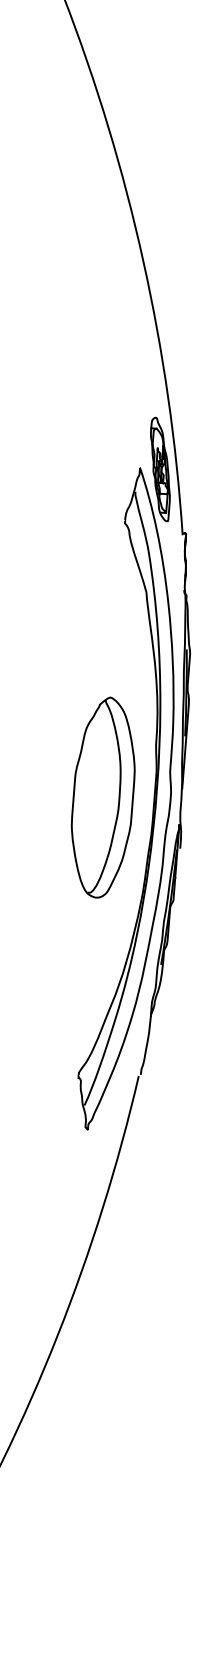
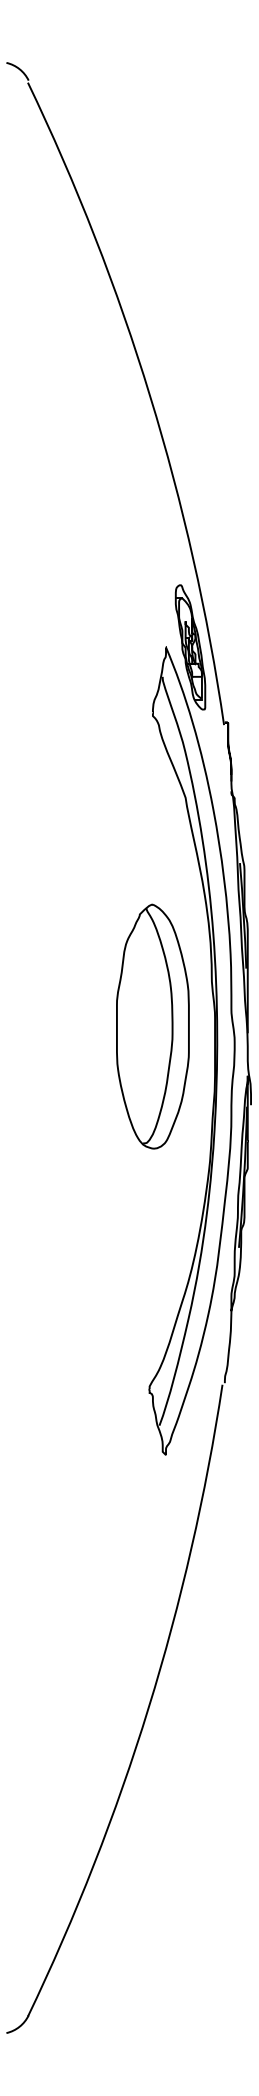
part: (102, 797) -> (152, 1026), moved

